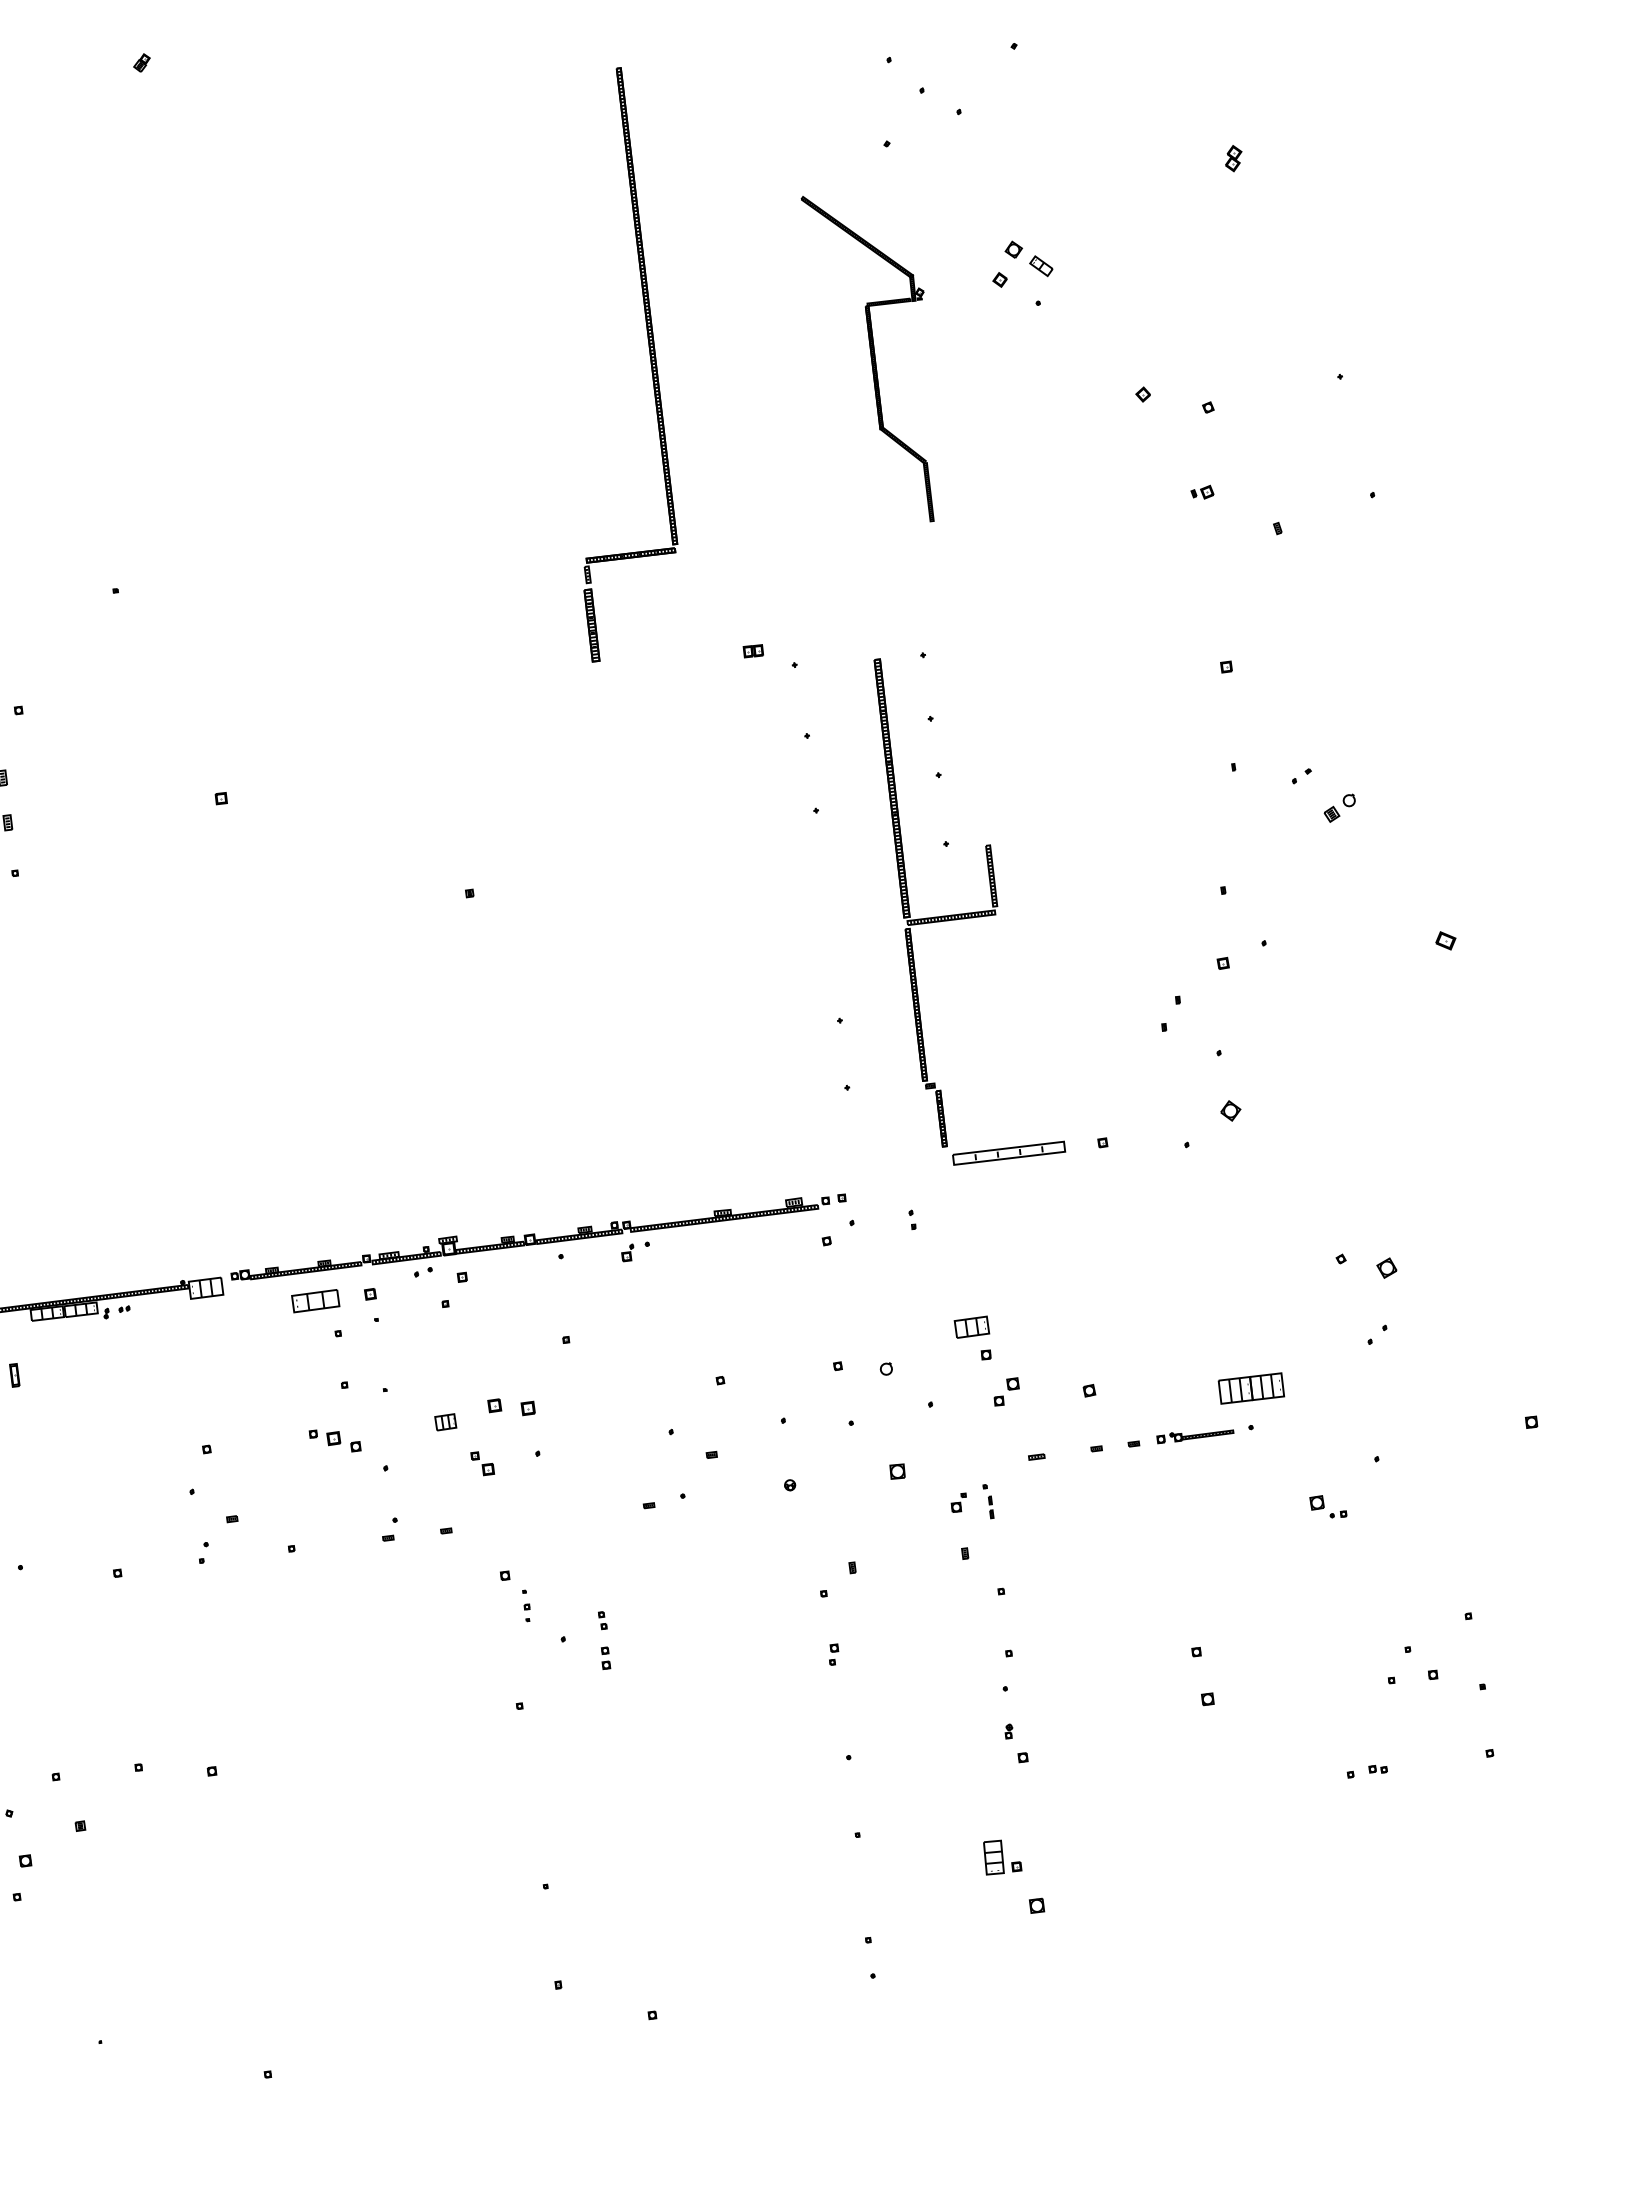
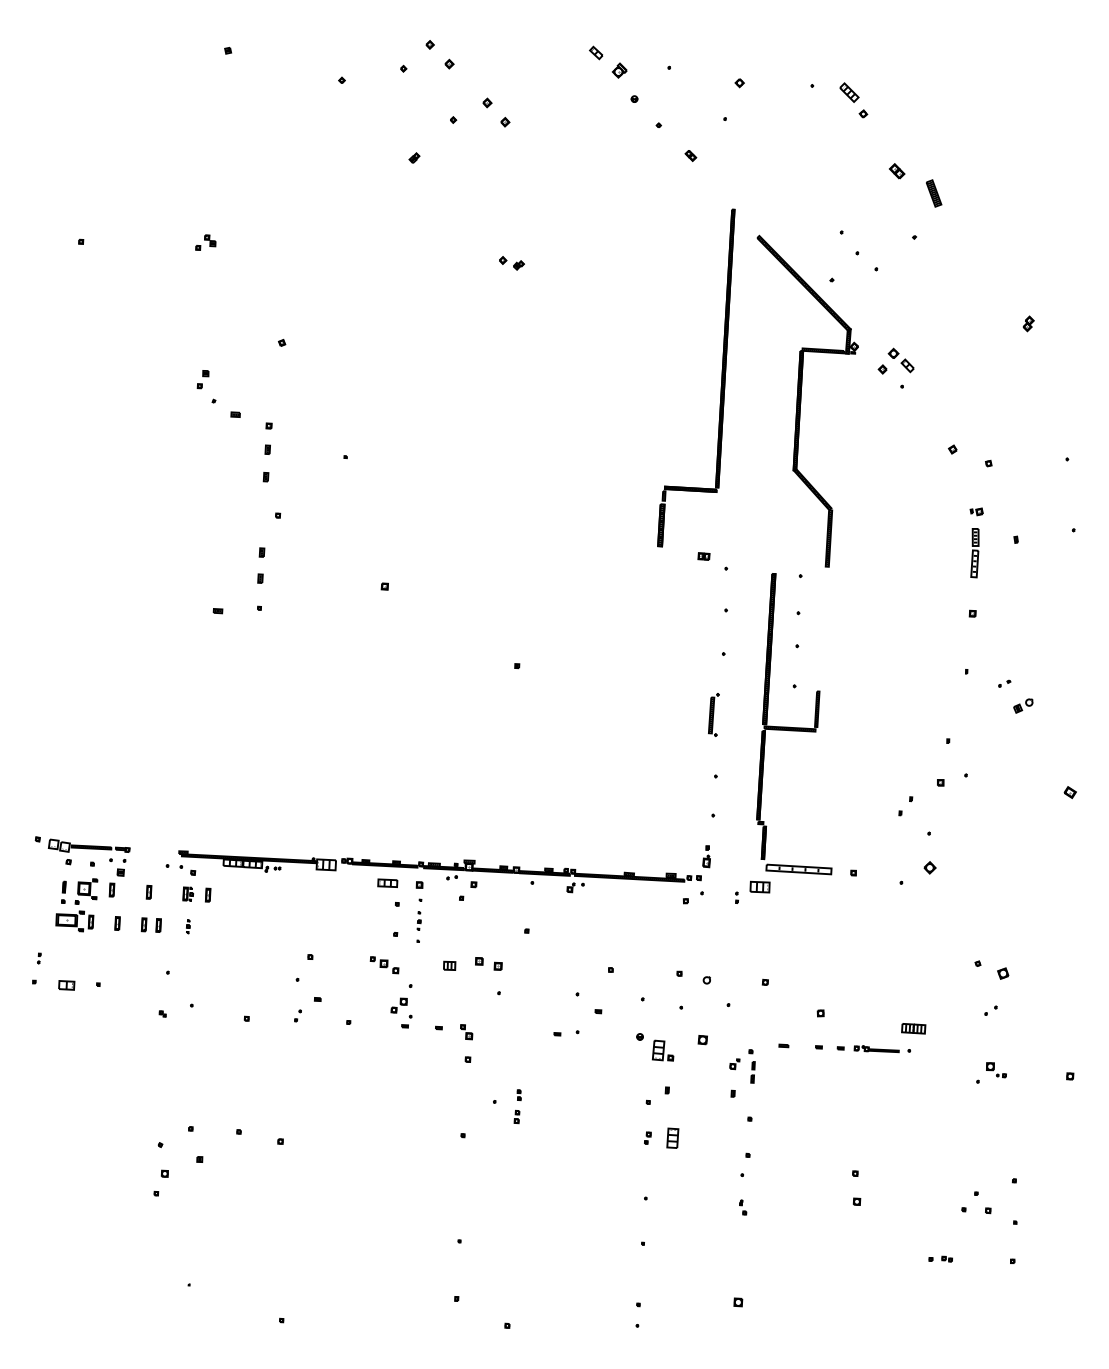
part: (338, 212) -> (511, 263), added
part: (881, 355) -> (807, 400), size x1.67
part: (649, 356) -> (721, 377), moved
part: (1211, 564) -> (974, 553), added
part: (817, 916) -> (713, 714), added
part: (848, 1159) -> (706, 856), added
part: (315, 1299) -> (387, 882), size x0.71
part: (970, 1326) -> (759, 886), moved
part: (1251, 1388) -> (913, 1028), size x0.62
part: (1005, 1391) -> (398, 1005), moved
part: (482, 1464) -> (466, 1032), moved
part: (988, 1501) -> (751, 1066), size x1.67
part: (1328, 1507) -> (996, 1070), moved
part: (525, 1605) -> (418, 920), moved
part: (875, 1646) -> (672, 1137), added
part: (1017, 1743) -> (743, 1207), size x0.62
part: (1000, 1856) -> (662, 1050), moved

